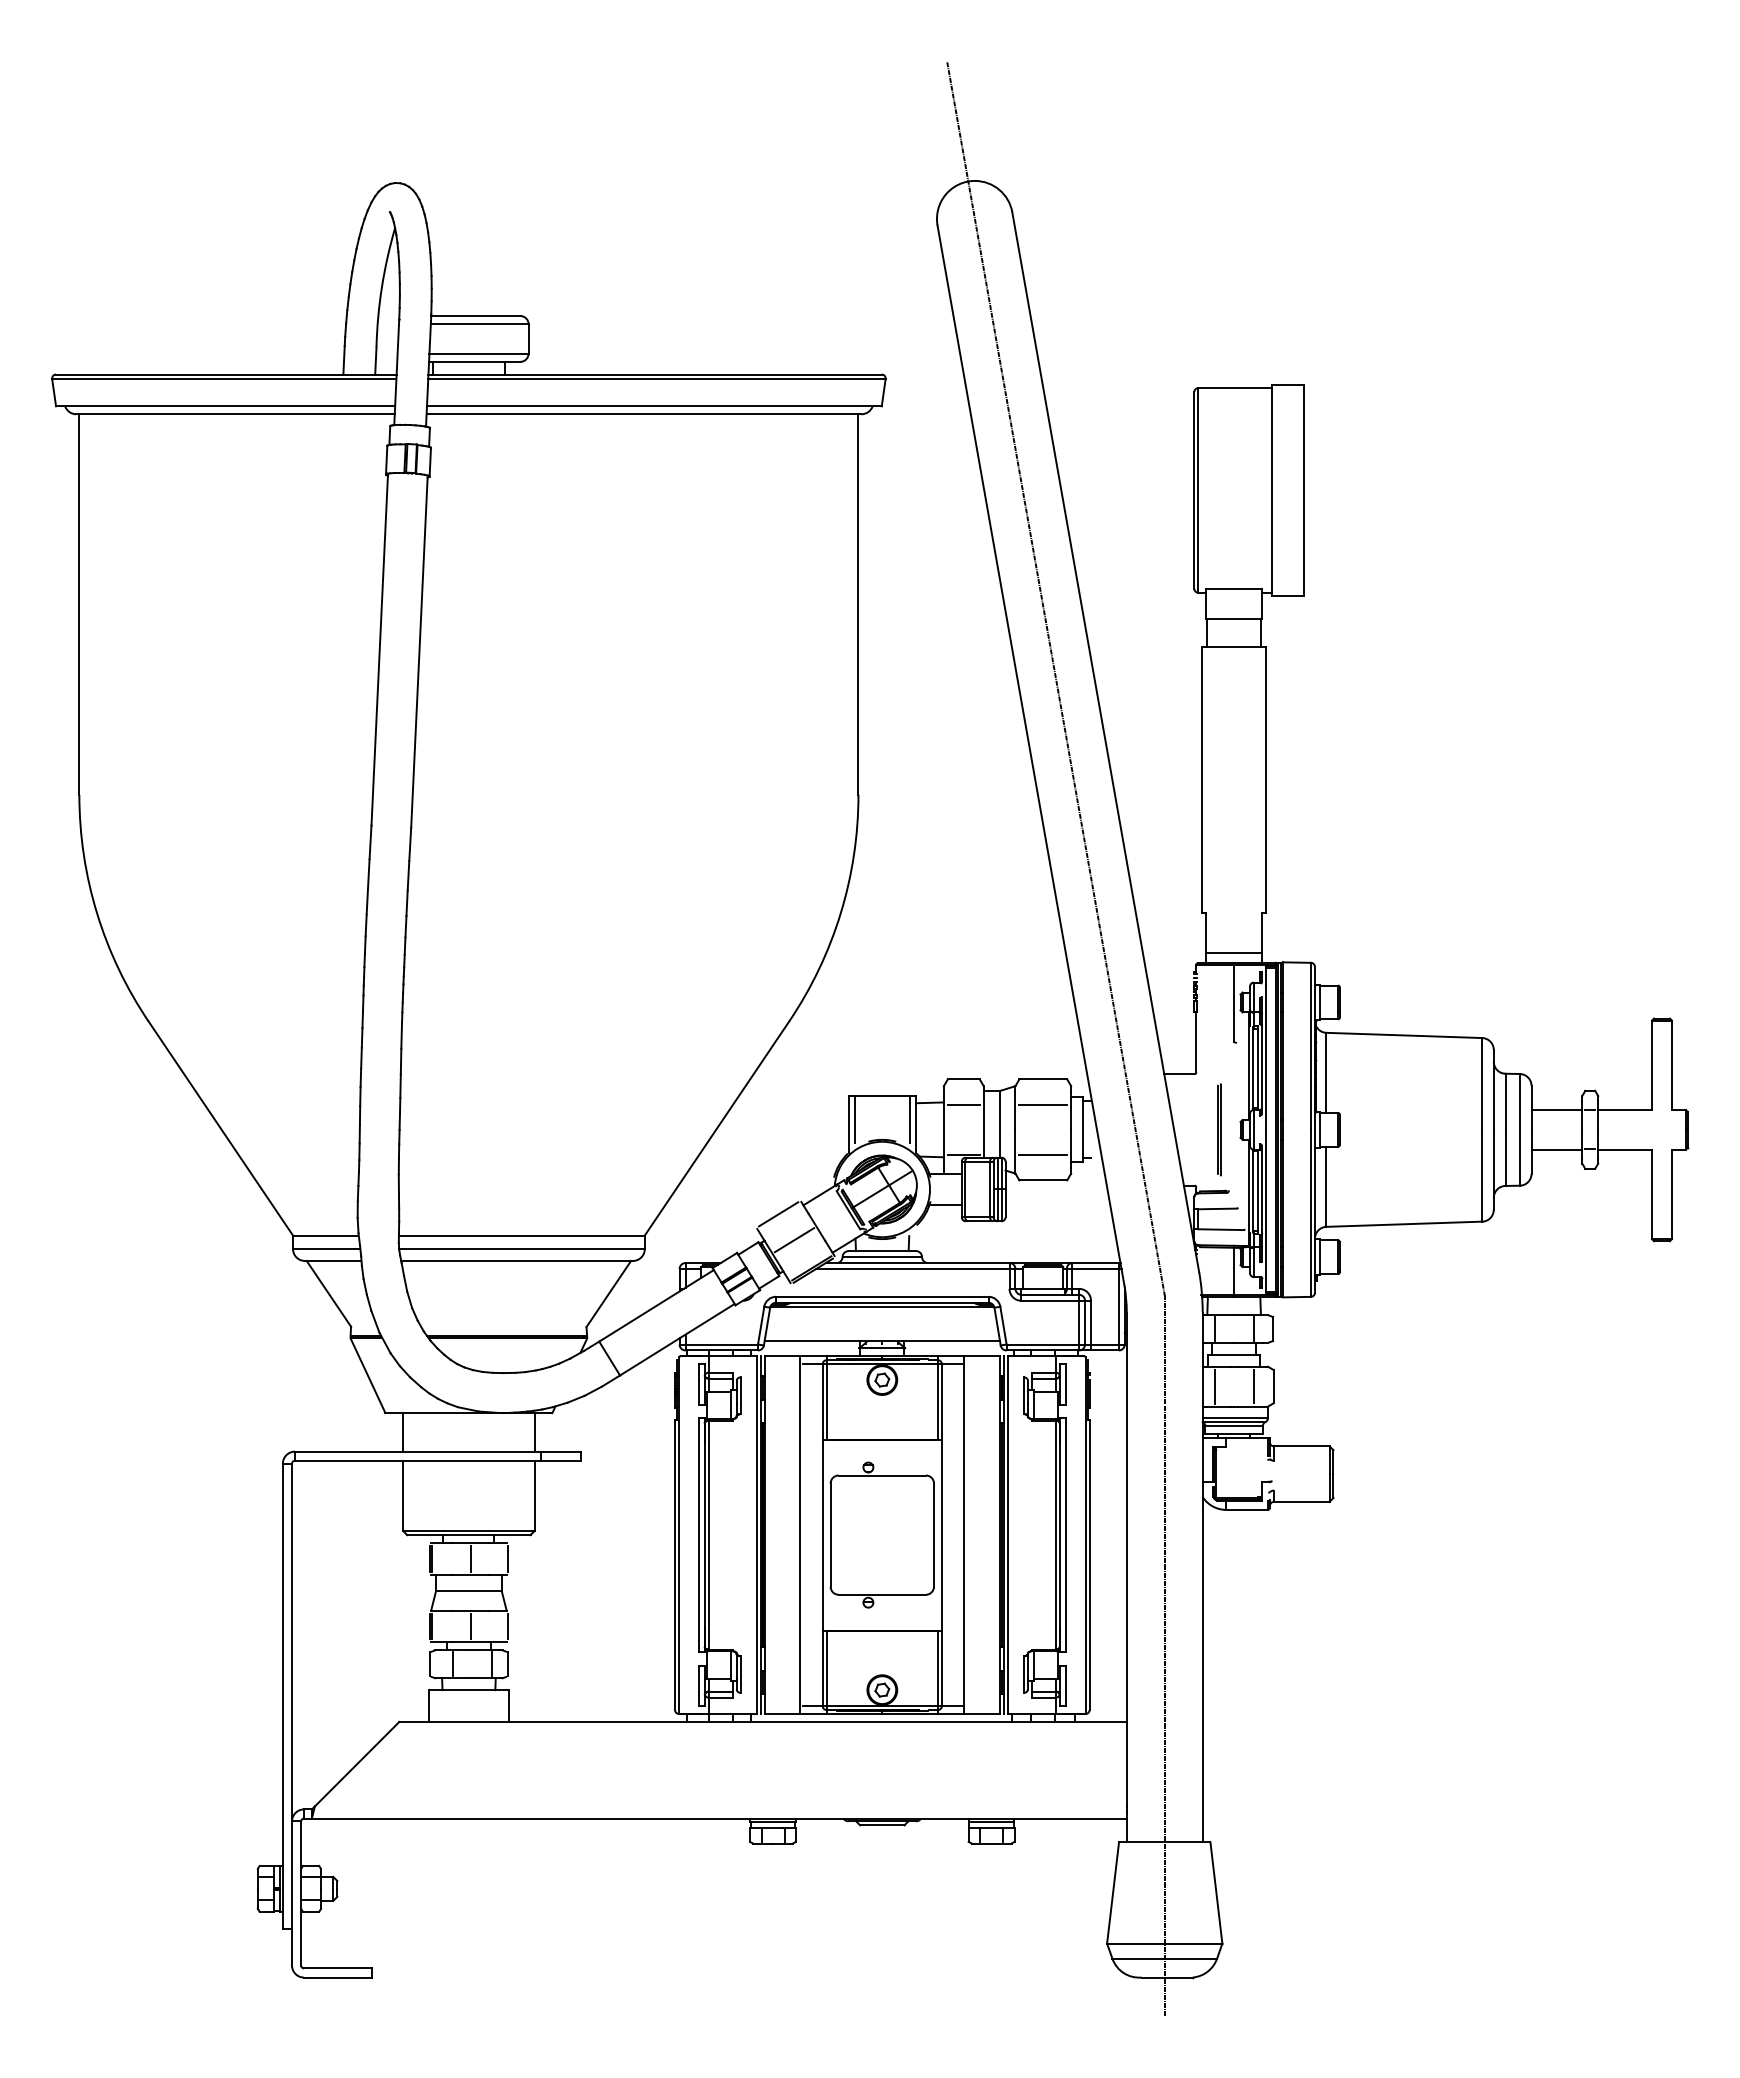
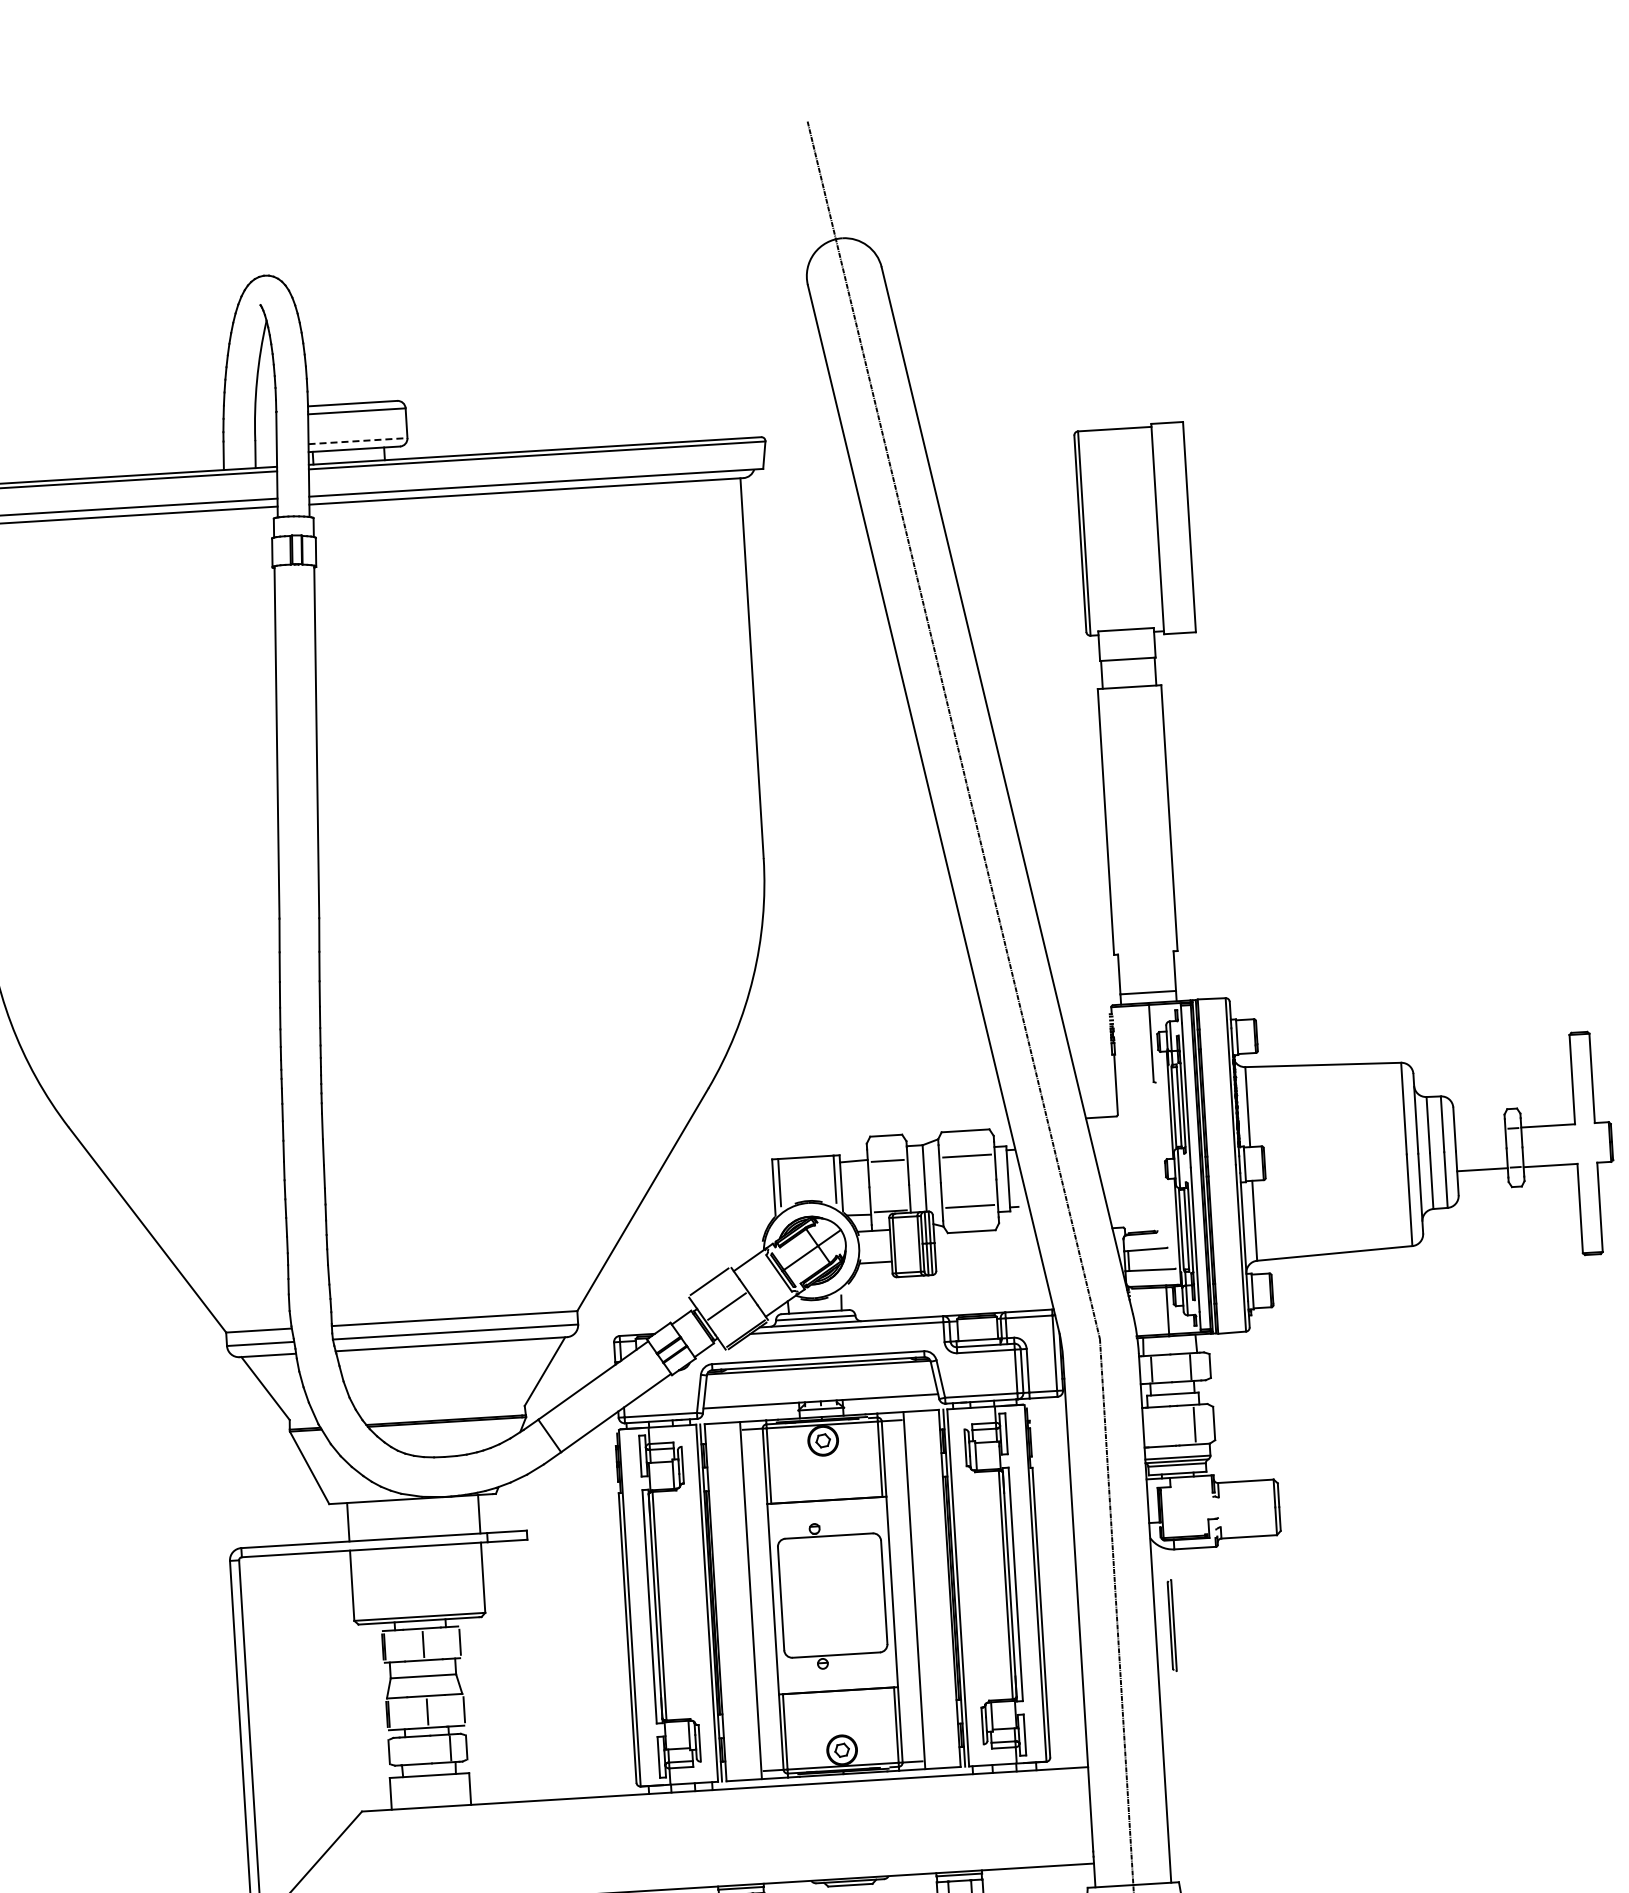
line: (478, 353) -> (357, 440), solid -> dashed
line: (1556, 1109) -> (1479, 1129), removed
line: (1218, 1129) -> (1171, 1625), moved
line: (1214, 1386) -> (1155, 1426), removed
line: (452, 1664) -> (411, 1750), removed

